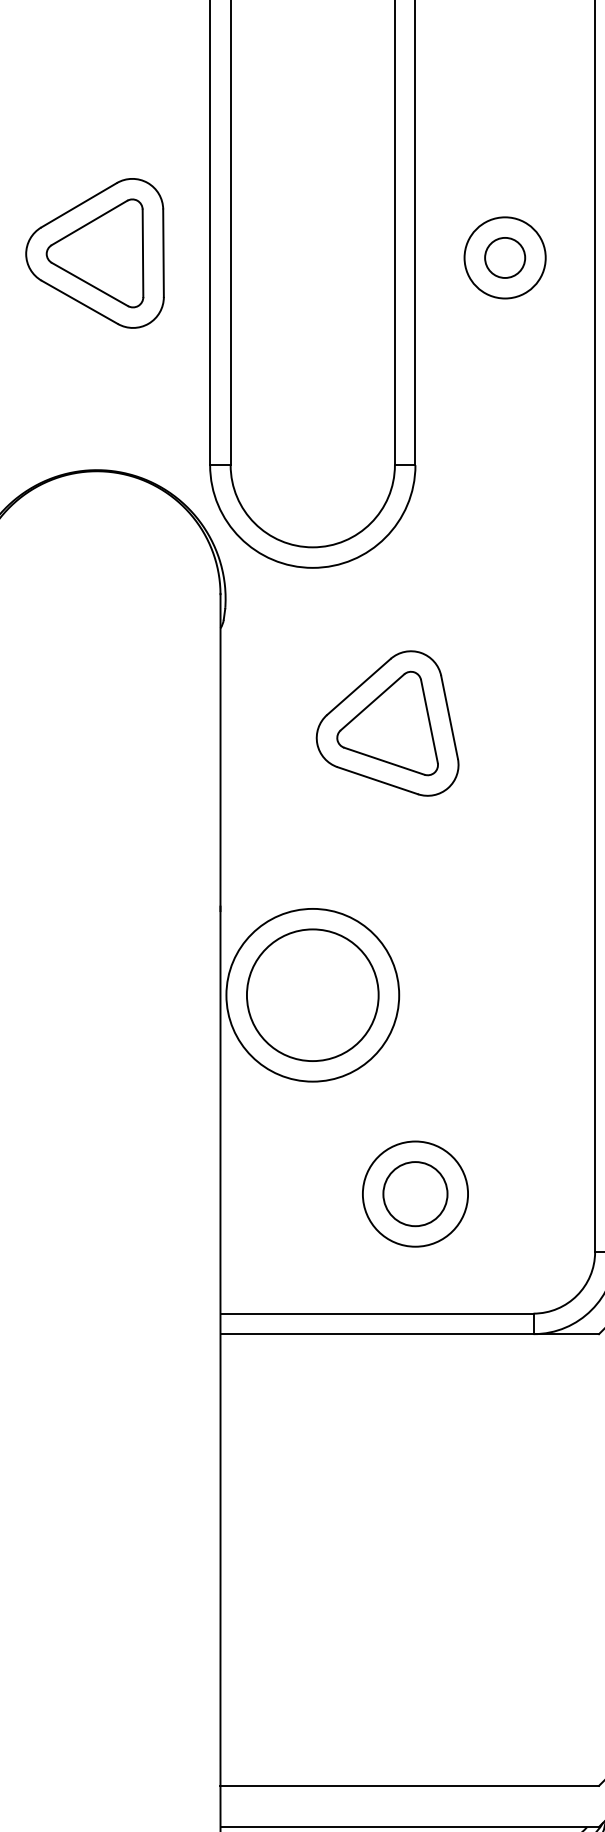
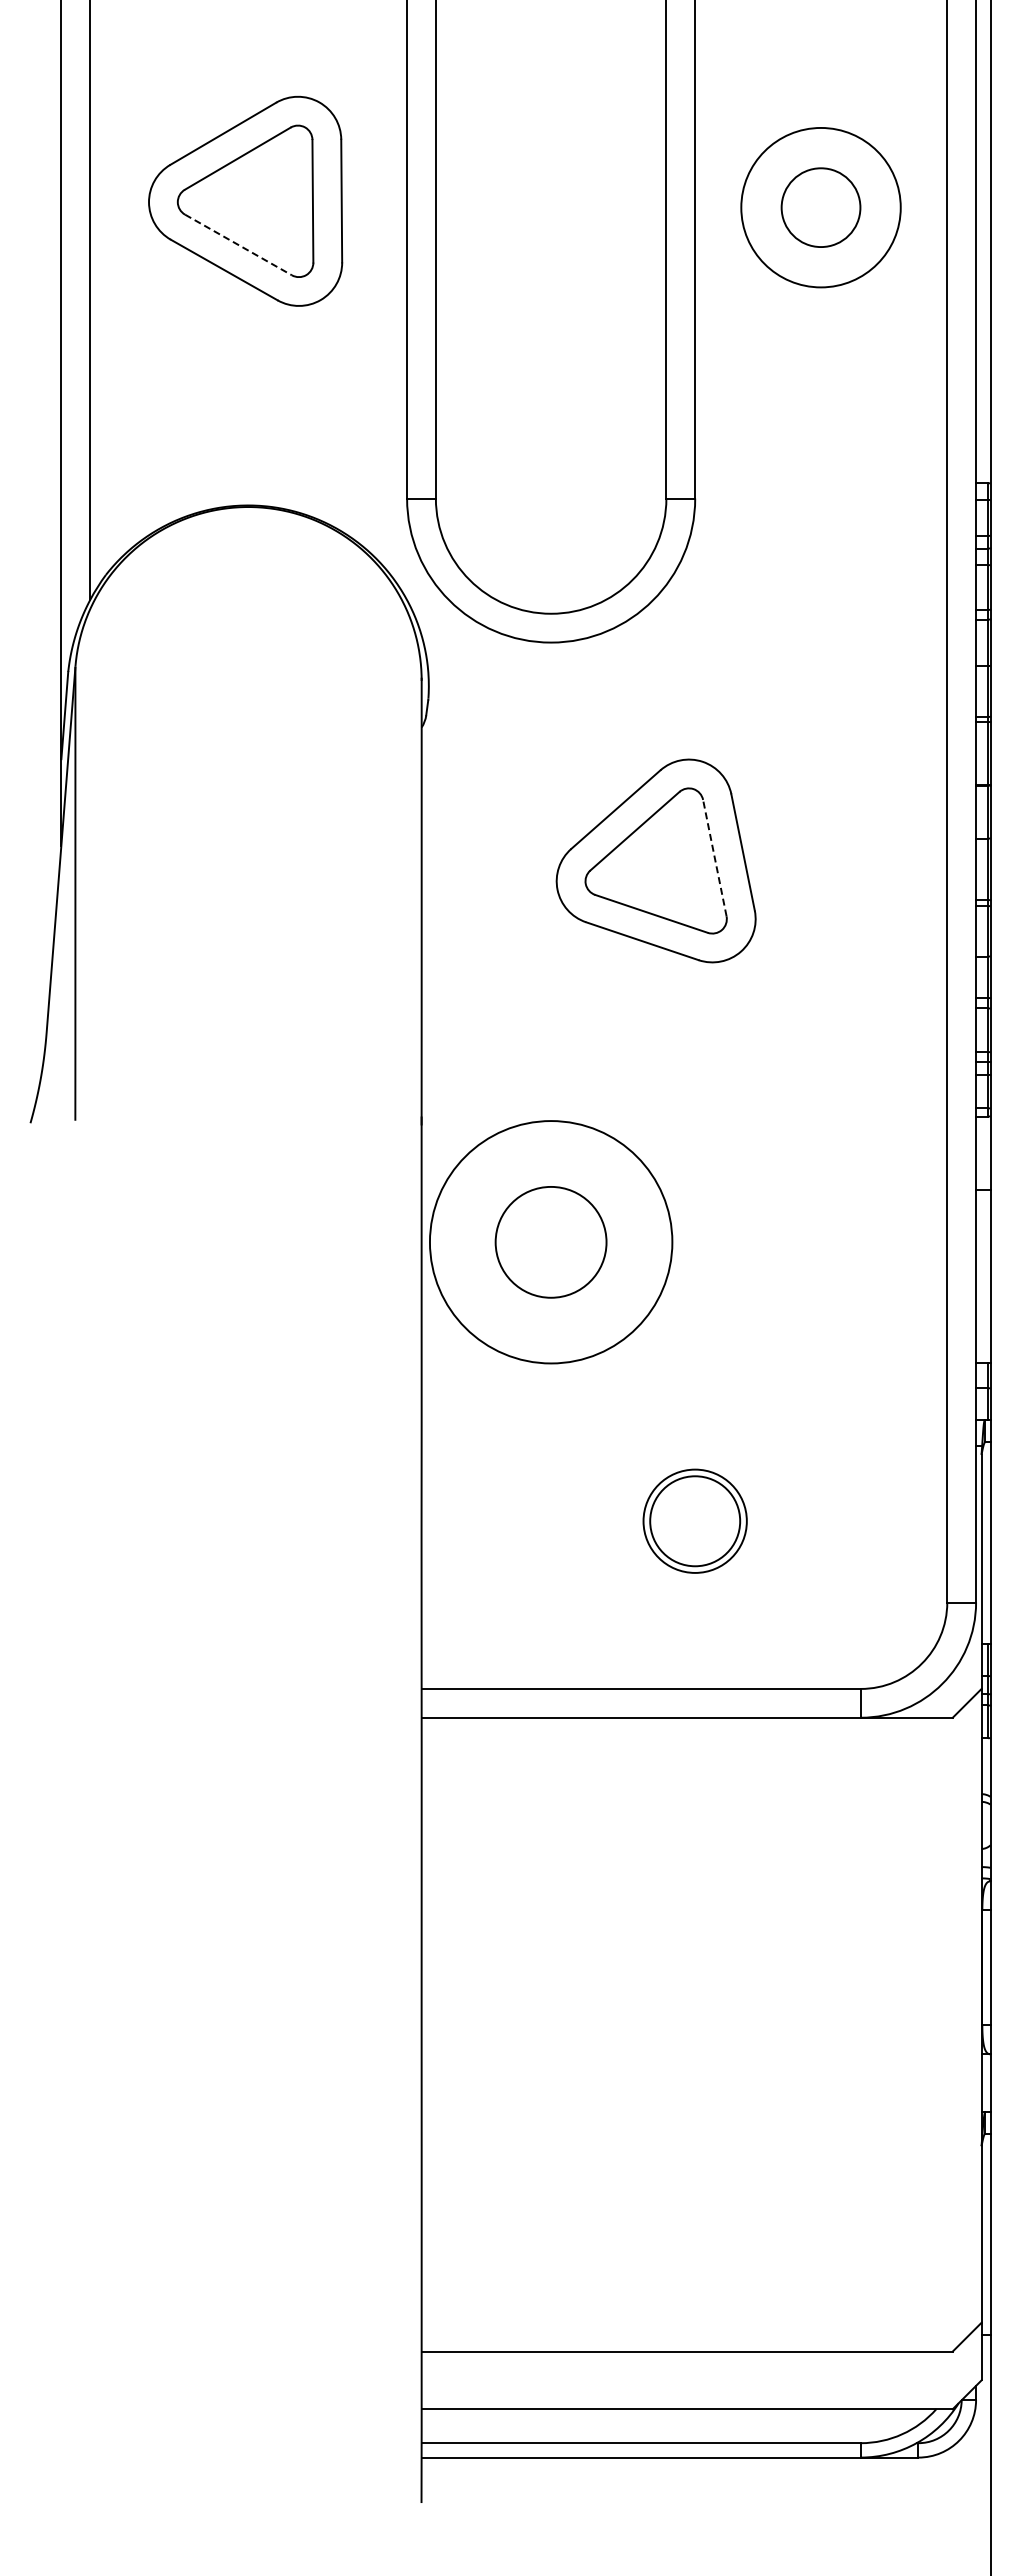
circle: (504, 257) -> (820, 207), size x1.4
circle: (504, 257) -> (820, 207), size x1.4
line: (89, 284) -> (238, 245), solid -> dashed
line: (429, 721) -> (714, 857), solid -> dashed
circle: (312, 995) -> (550, 1242), size x0.6
circle: (415, 1194) -> (695, 1521), size x0.7

